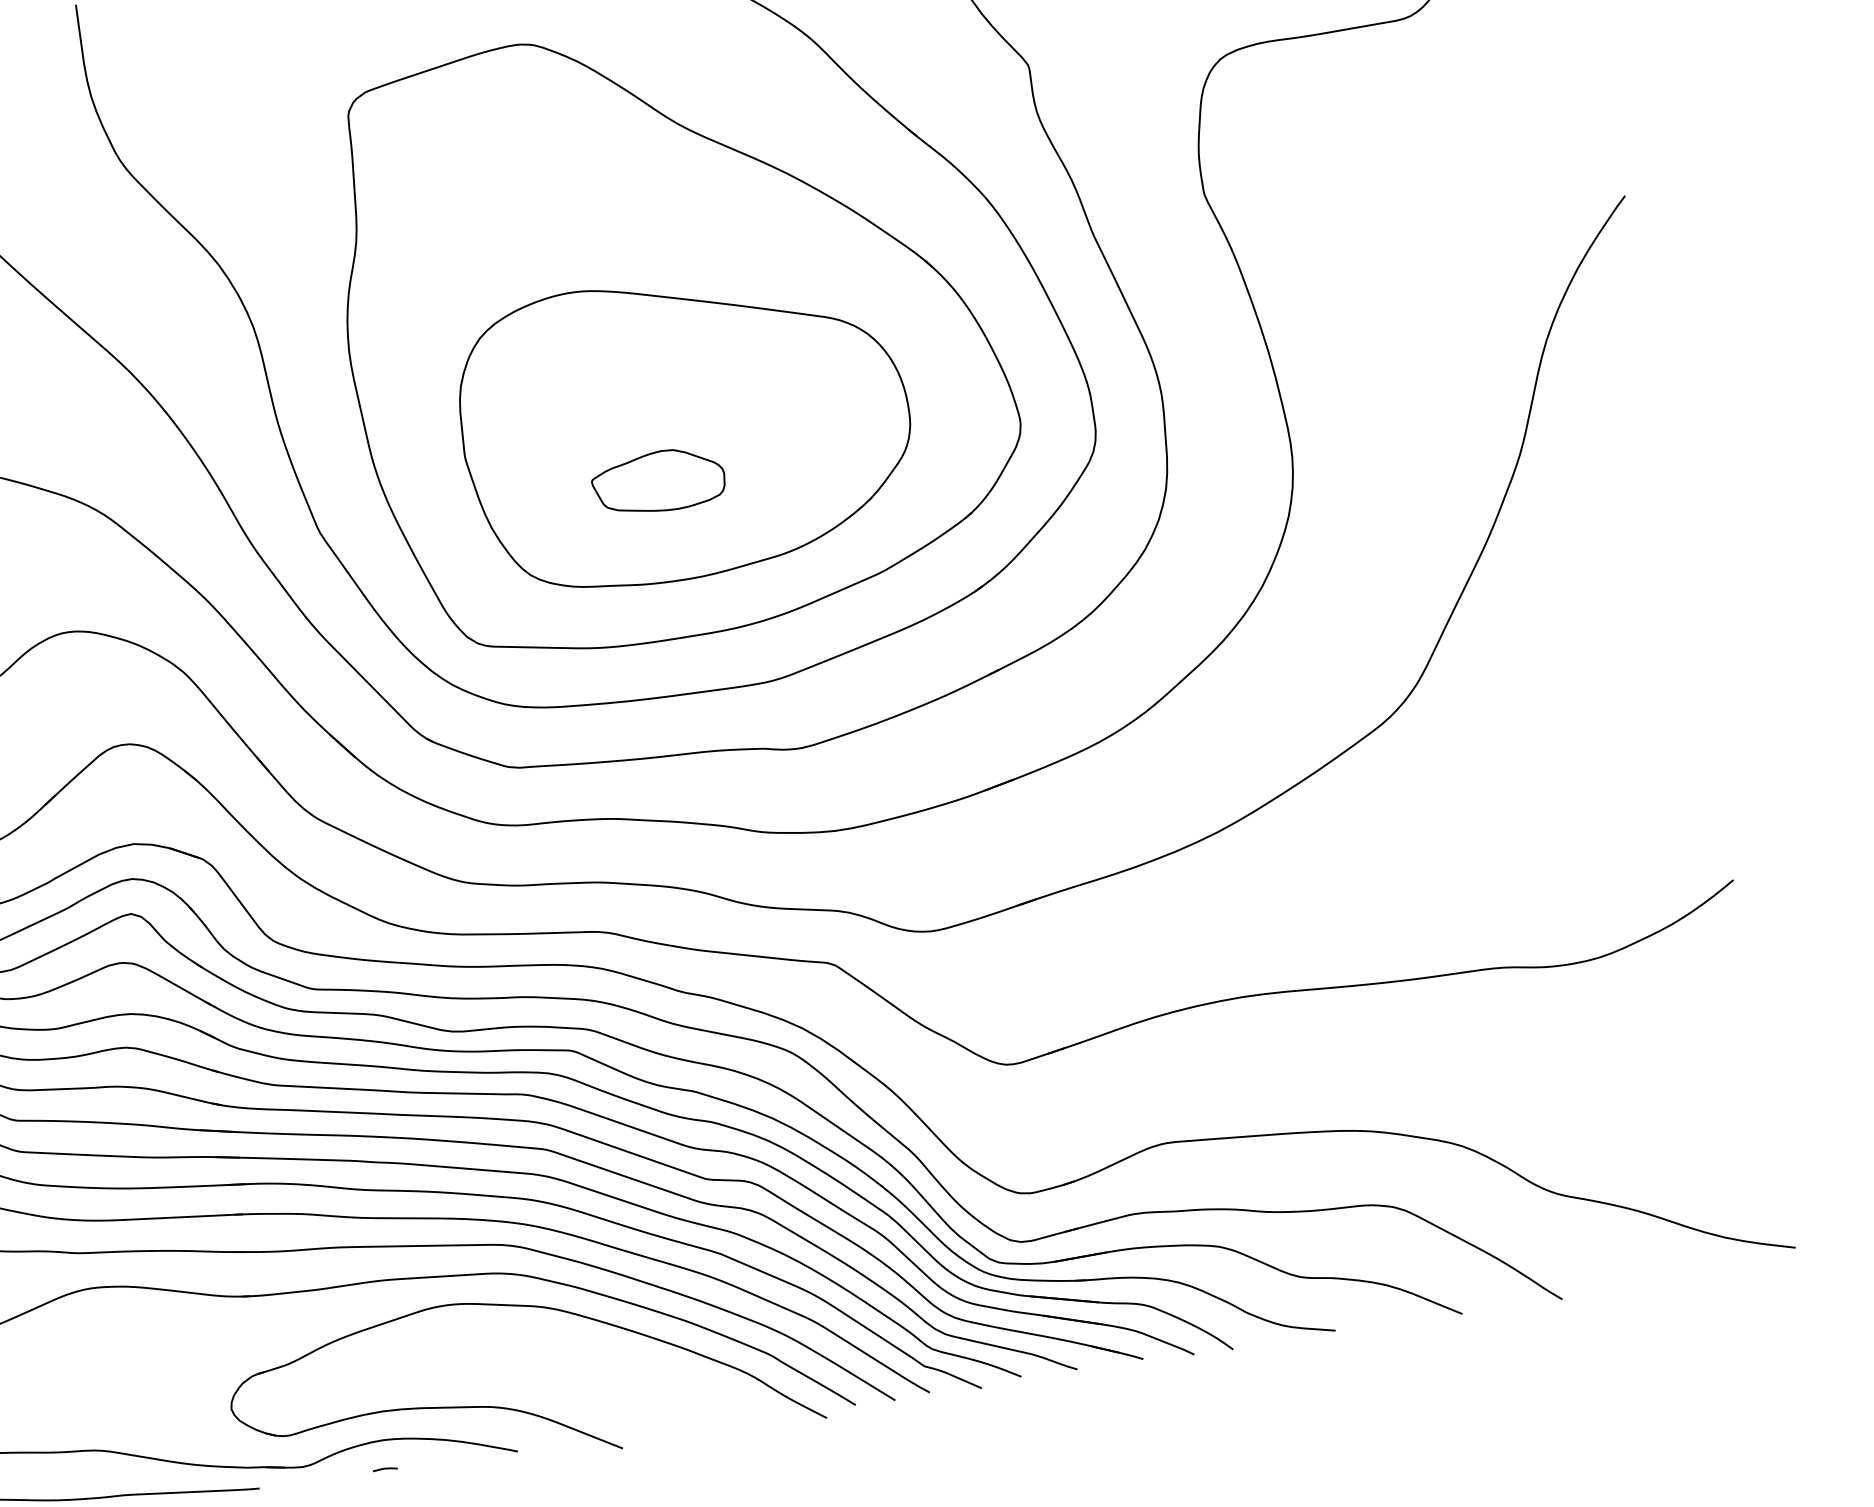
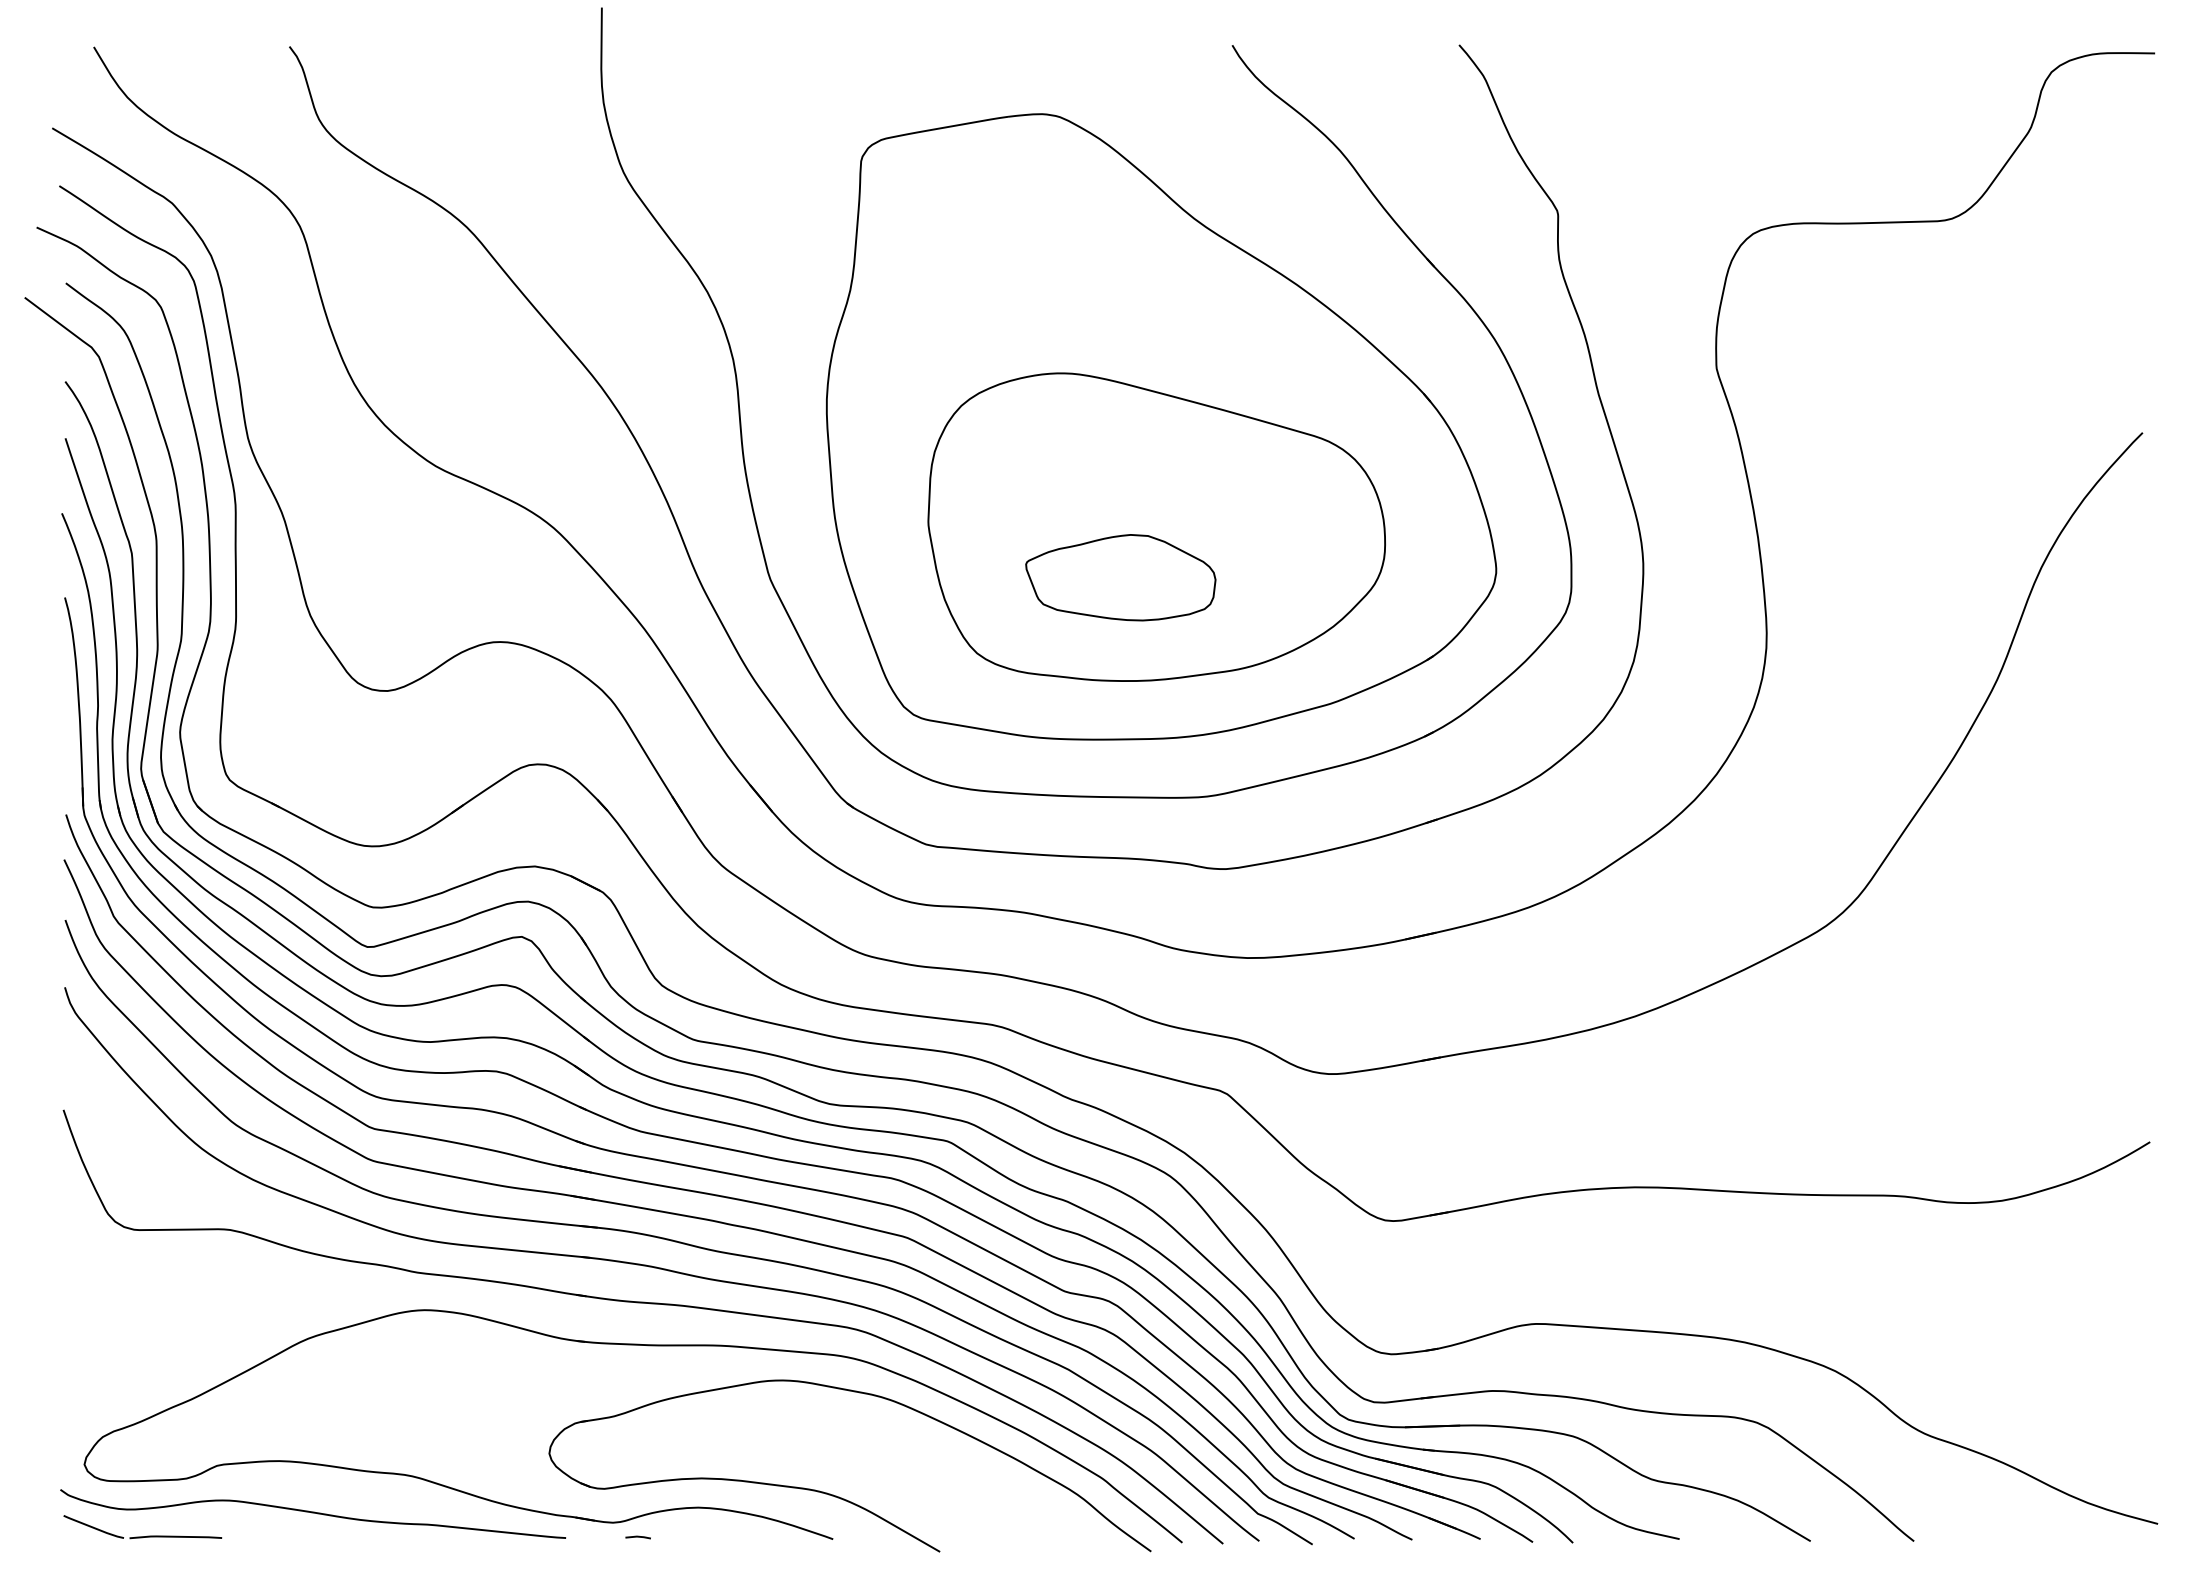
part: (658, 481) -> (1120, 577), size x1.4
line: (384, 1469) -> (637, 1537), moved

